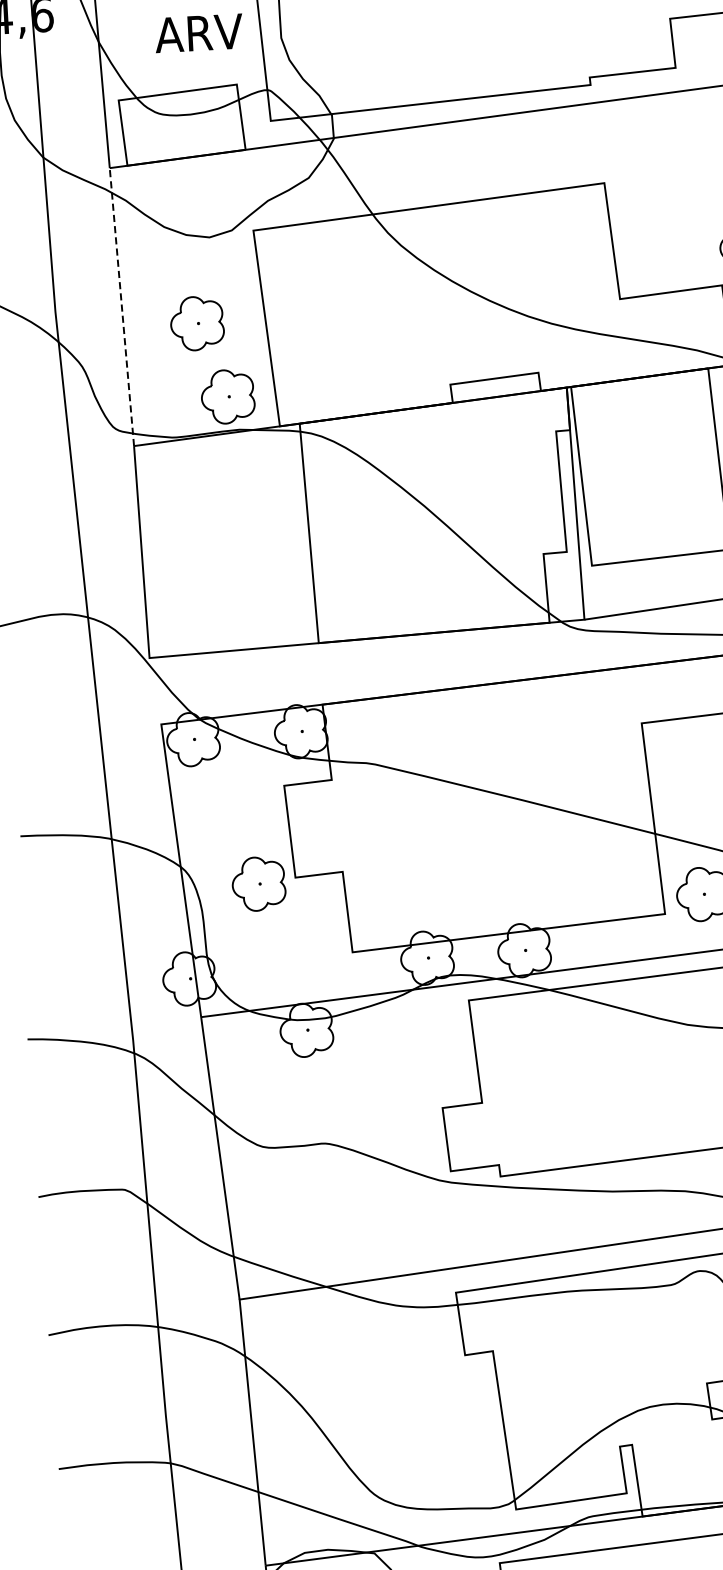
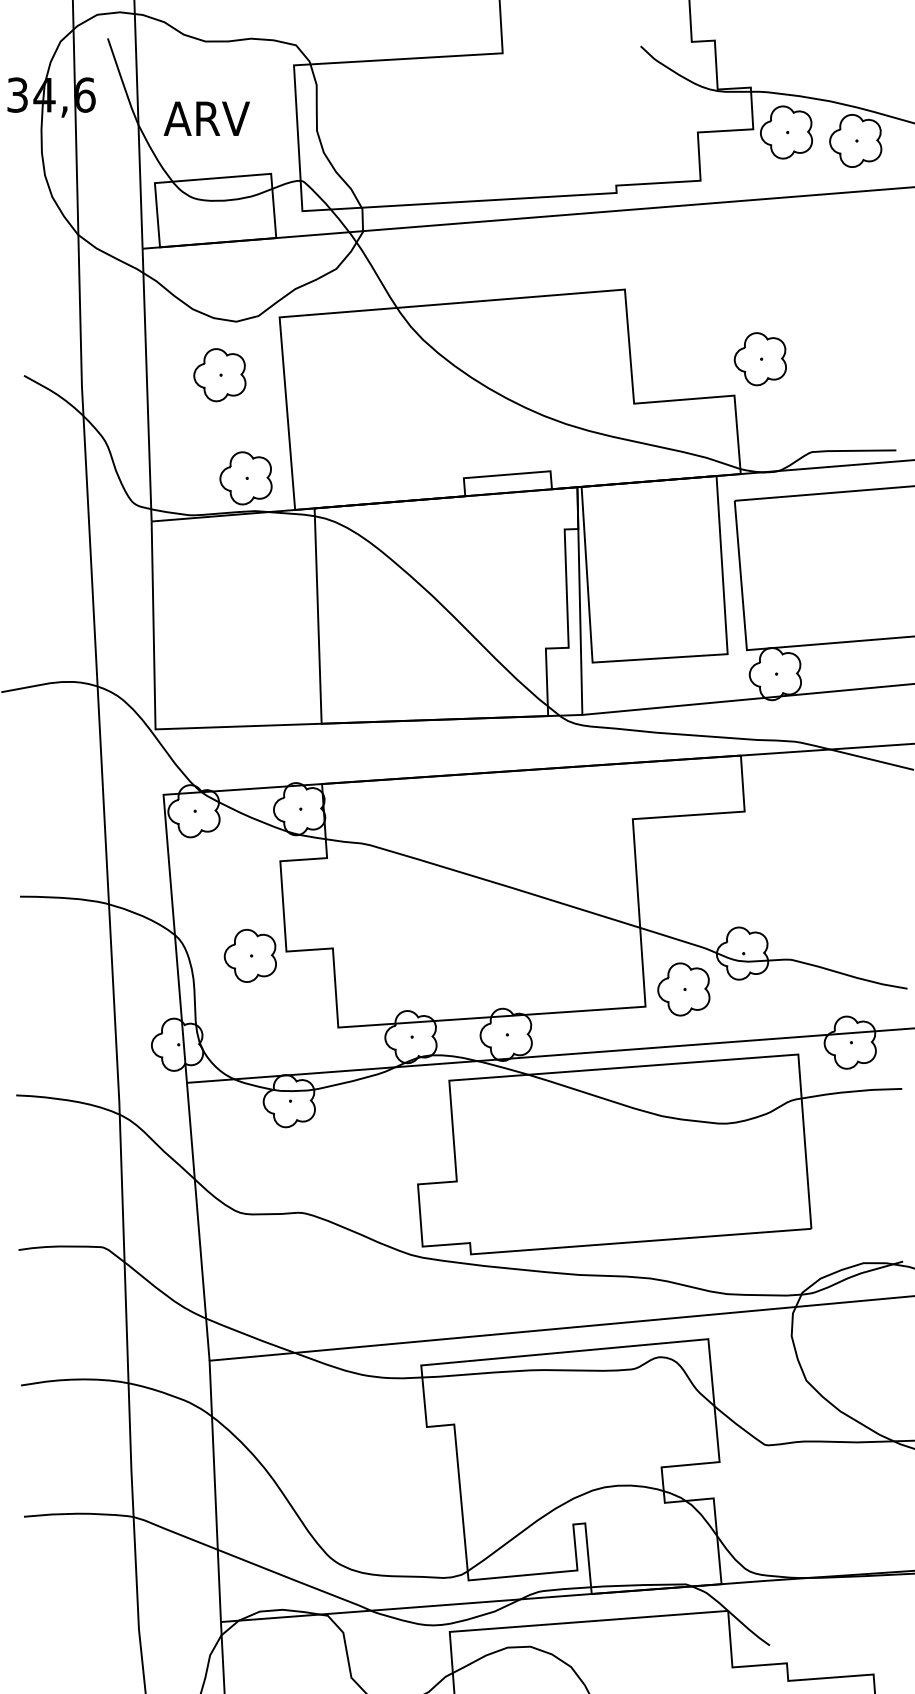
text: (198, 33) -> (206, 118), moved
line: (122, 306) -> (147, 384), dashed -> solid
part: (196, 323) -> (219, 375), moved

